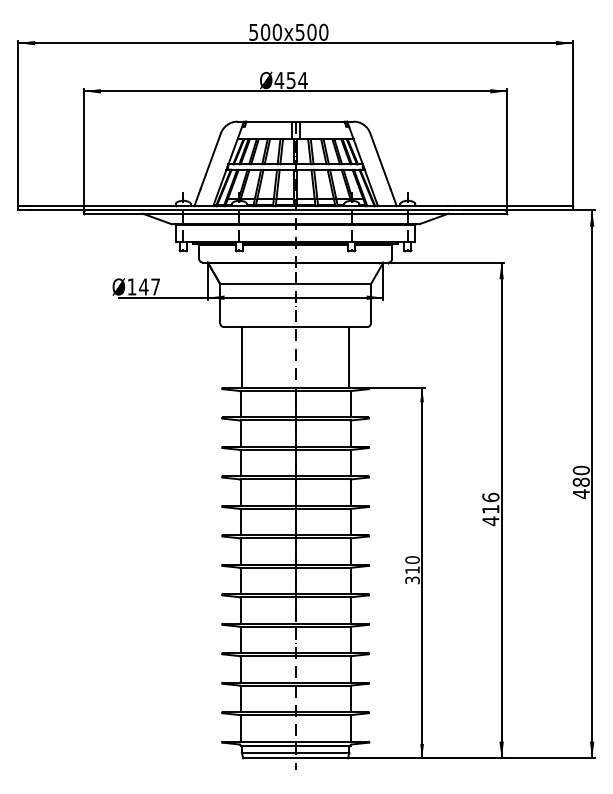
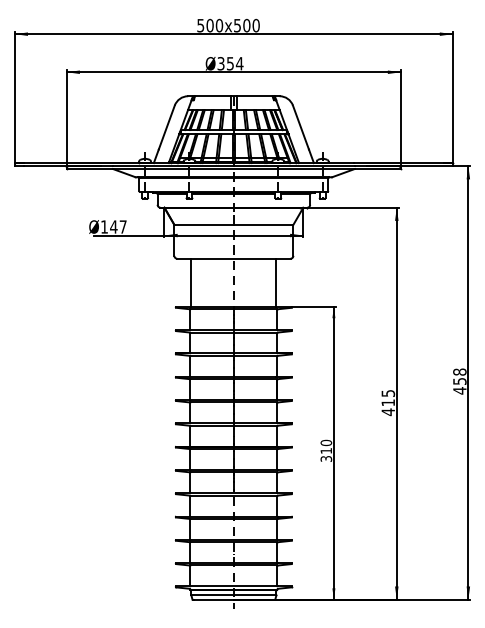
text: (278, 80) -> (220, 63), 454 -> 354
text: (580, 476) -> (459, 376), 480 -> 458
text: (491, 497) -> (388, 393), 416 -> 415

